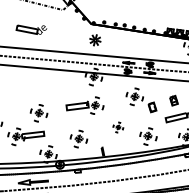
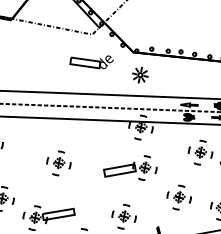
part: (31, 29) -> (91, 62), moved
part: (38, 113) -> (58, 163), moved
part: (118, 127) -> (179, 197), size x1.67

